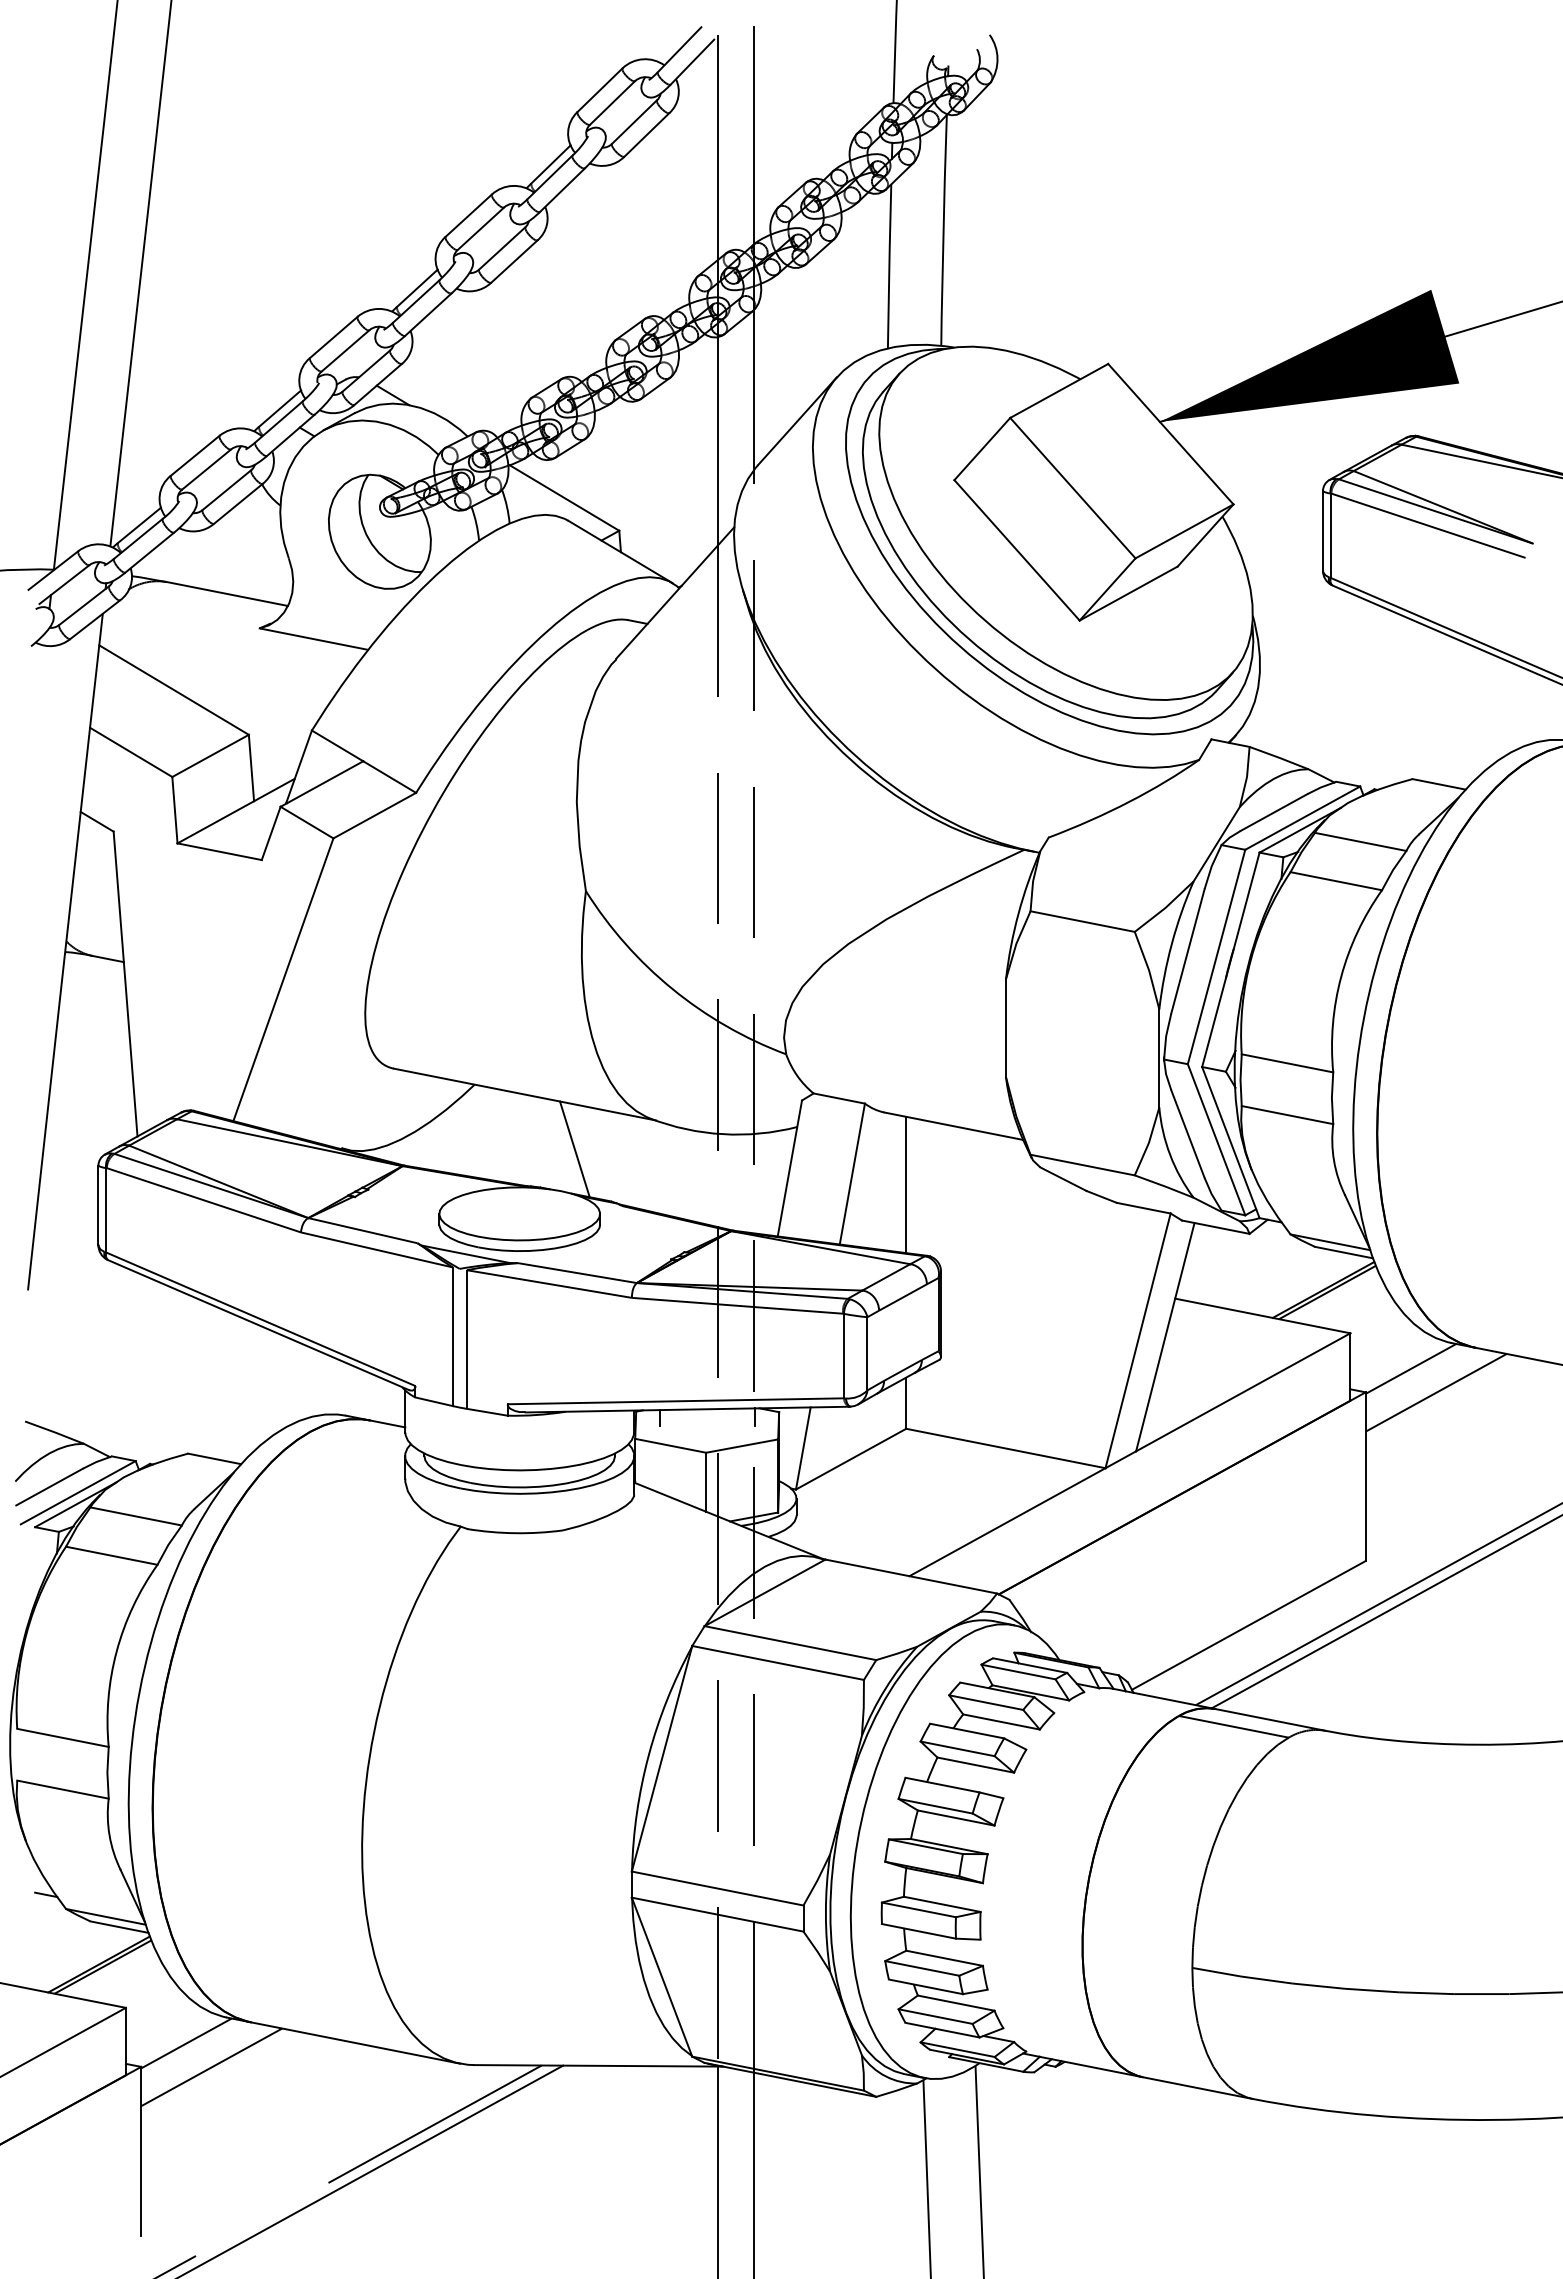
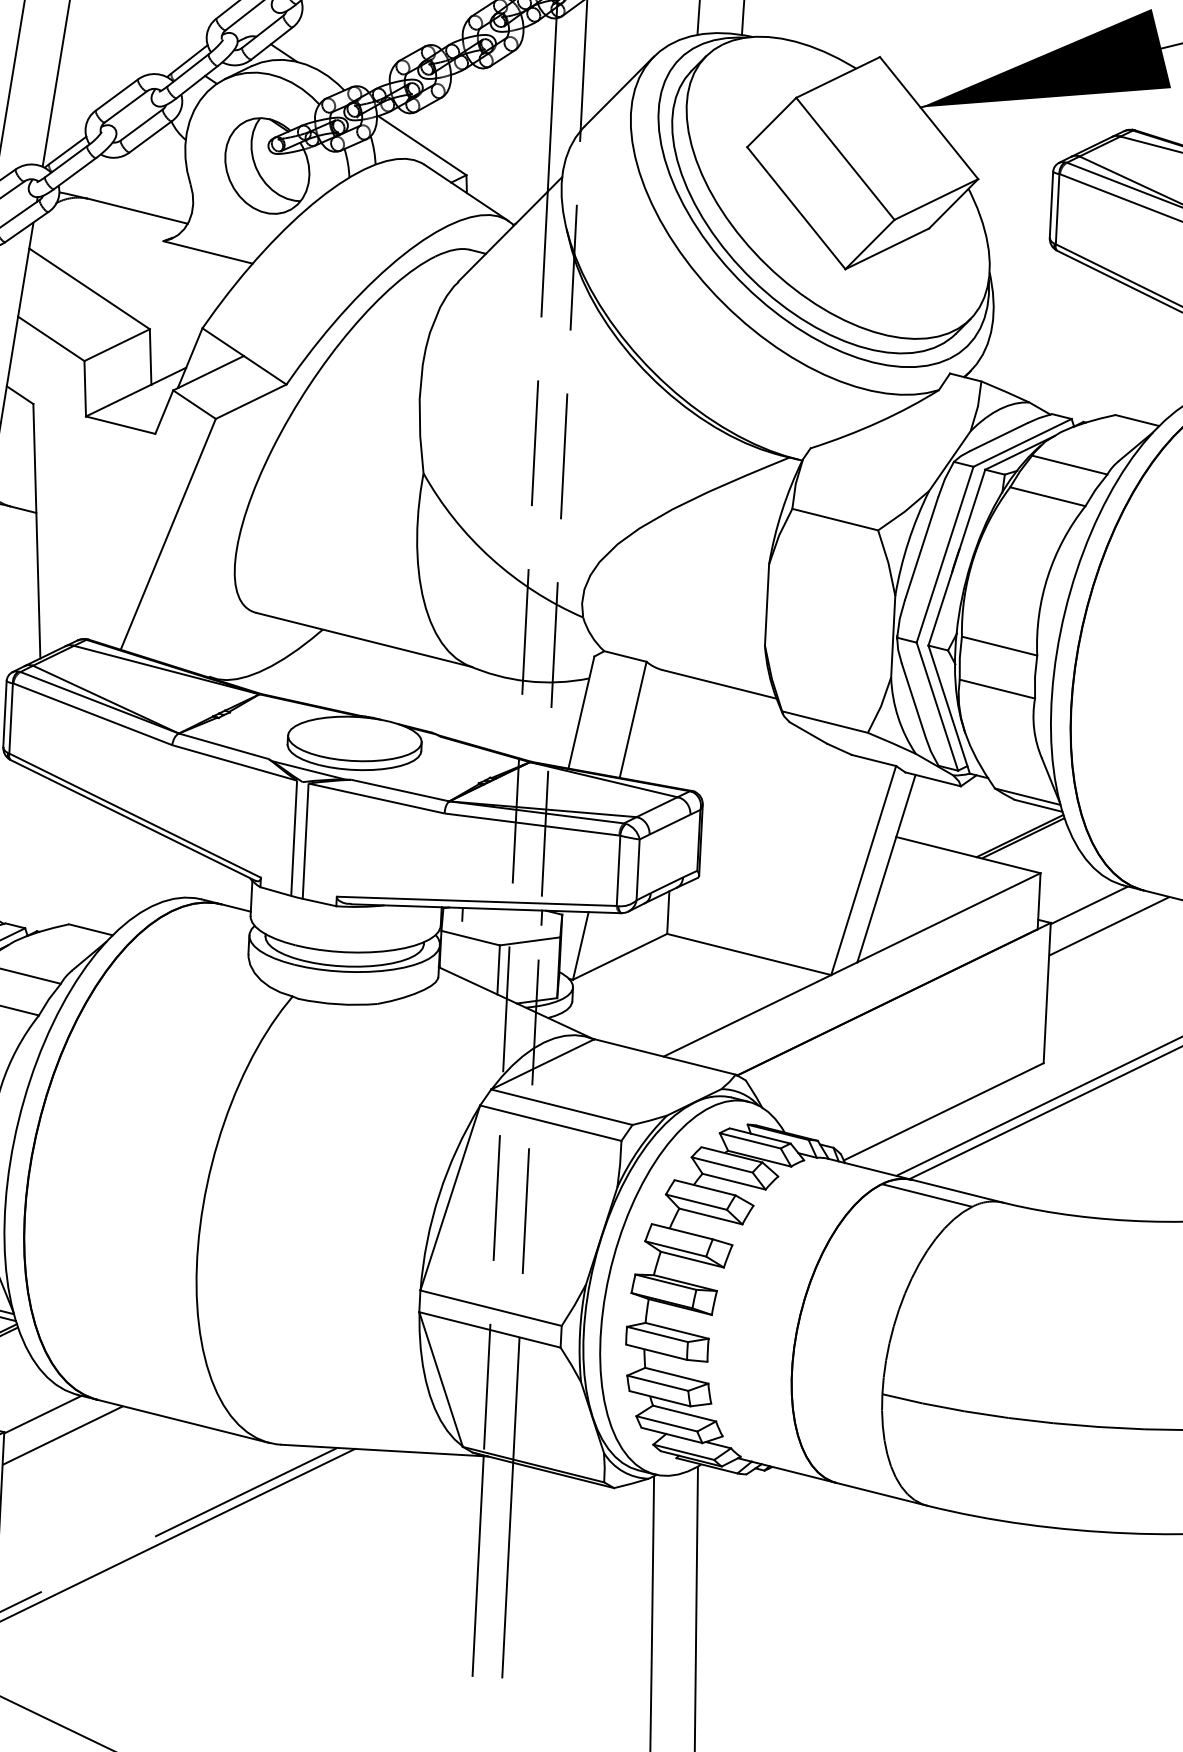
line: (574, 1149) -> (403, 687), removed
line: (906, 1184) -> (677, 730), removed

